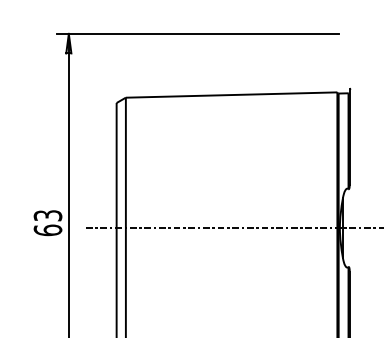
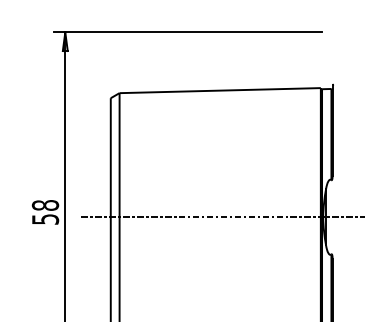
text: (48, 223) -> (45, 212), 63 -> 58

